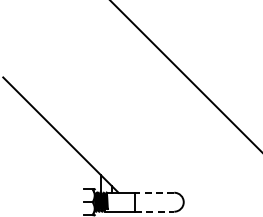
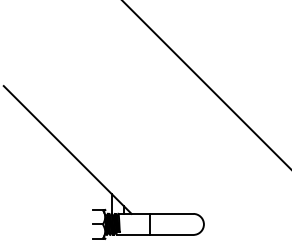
line: (154, 192) -> (171, 213), dashed -> solid
line: (154, 211) -> (171, 234), dashed -> solid

